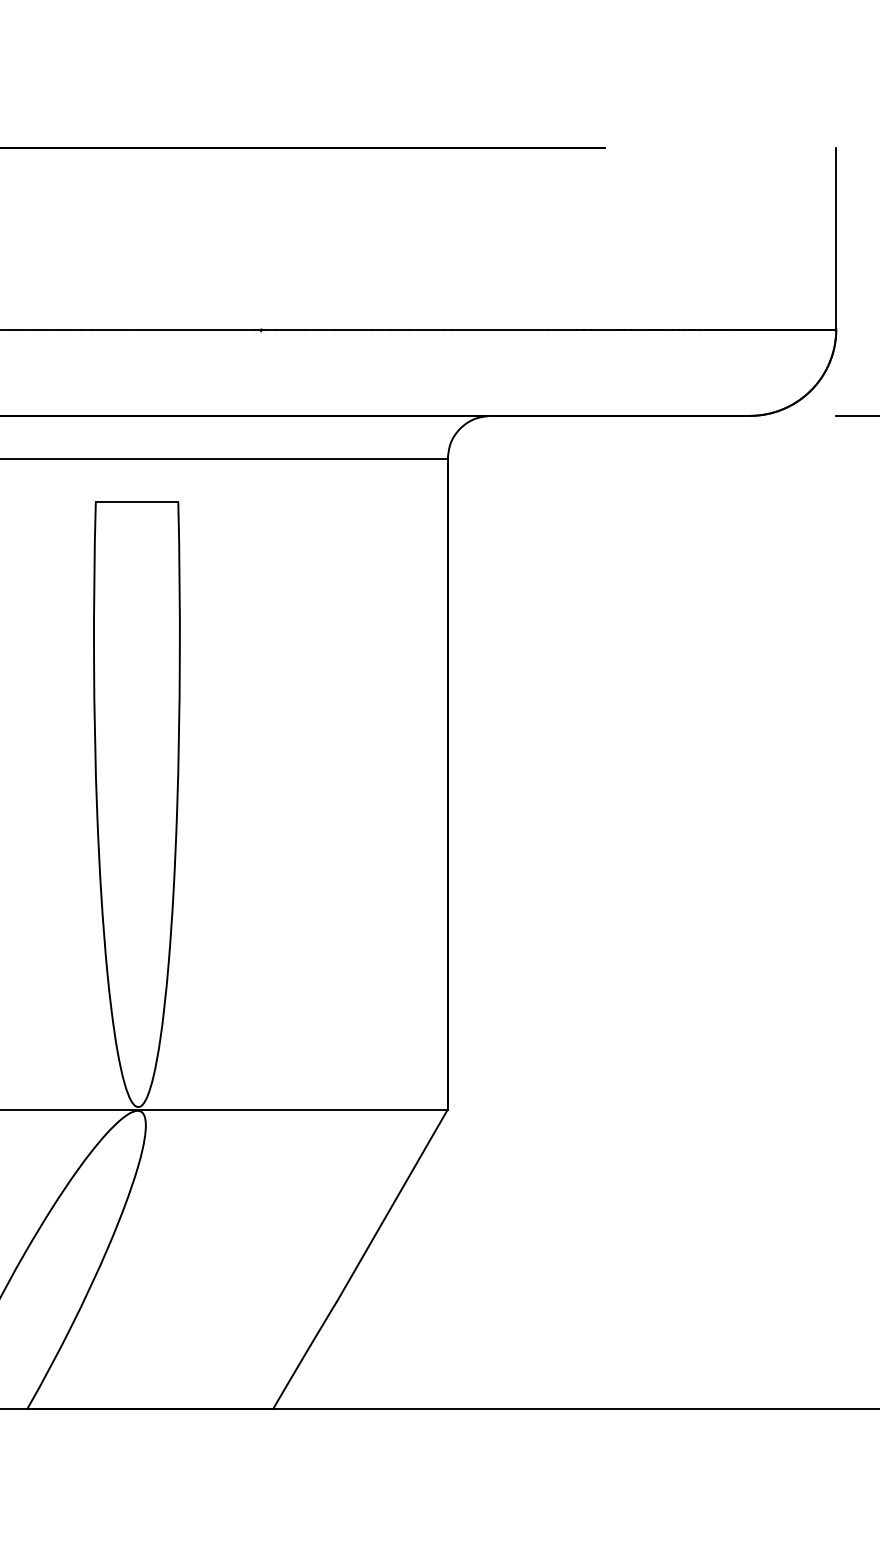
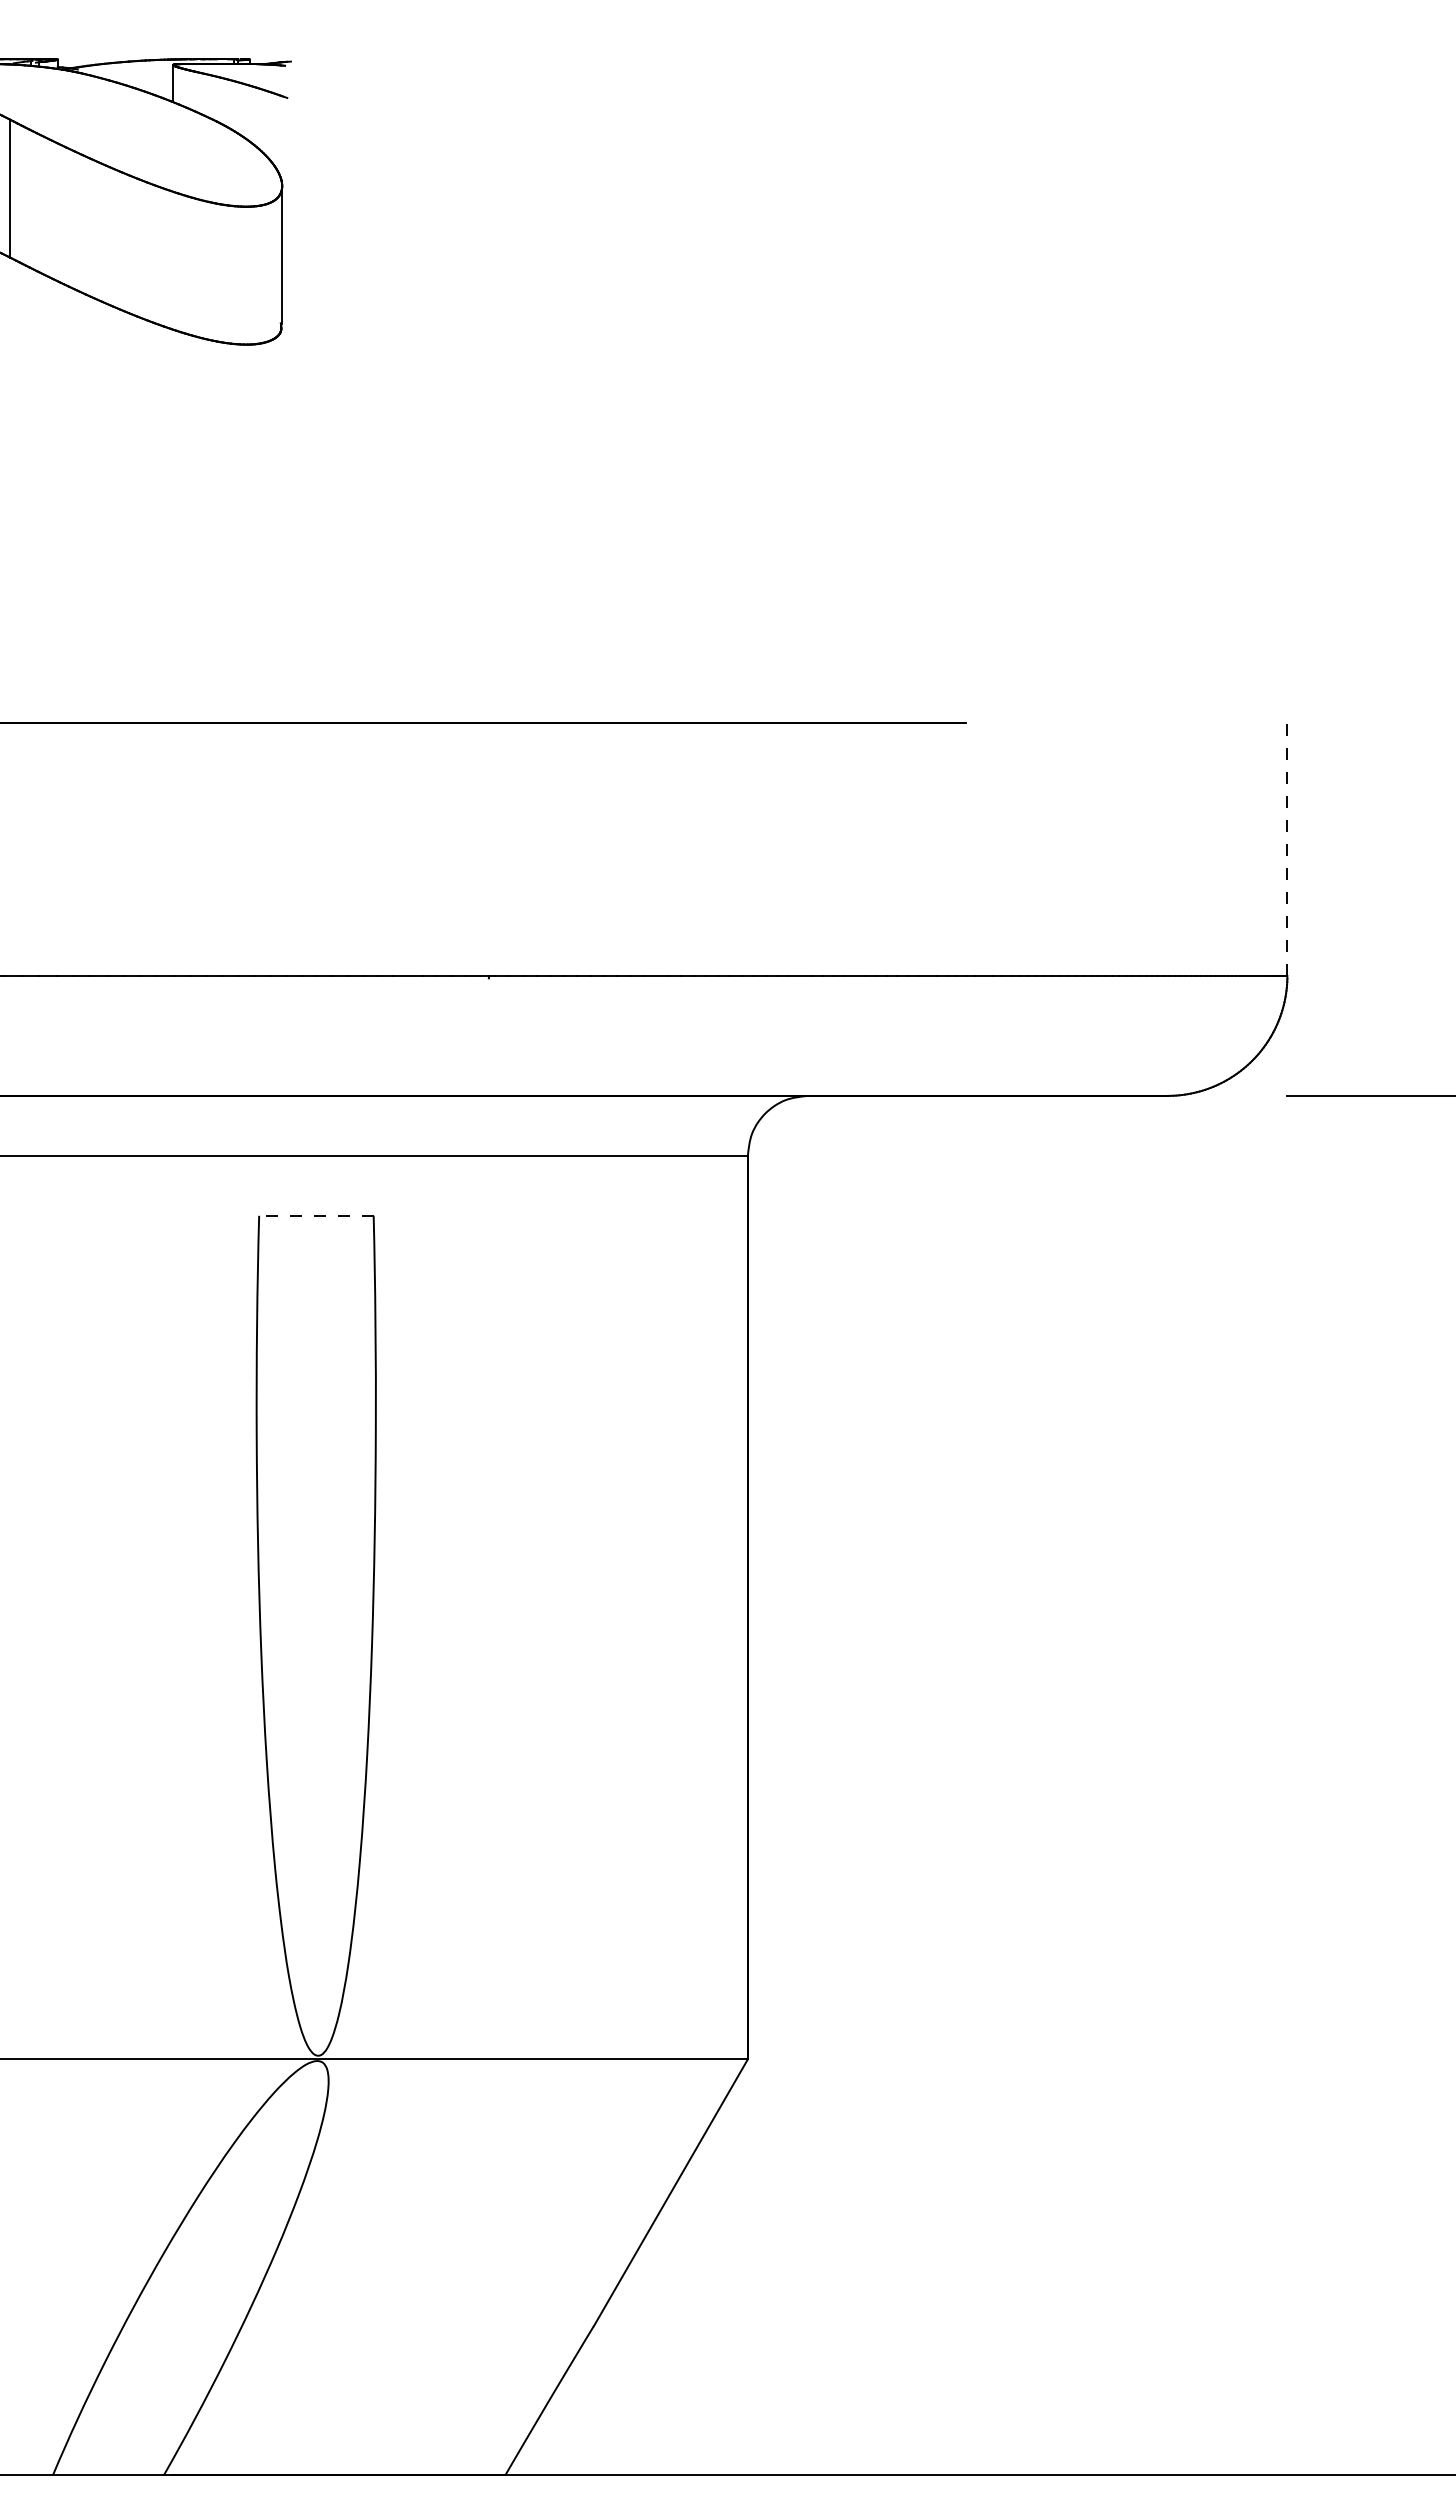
line: (836, 238) -> (1287, 849), solid -> dashed
line: (136, 502) -> (315, 1215), solid -> dashed

